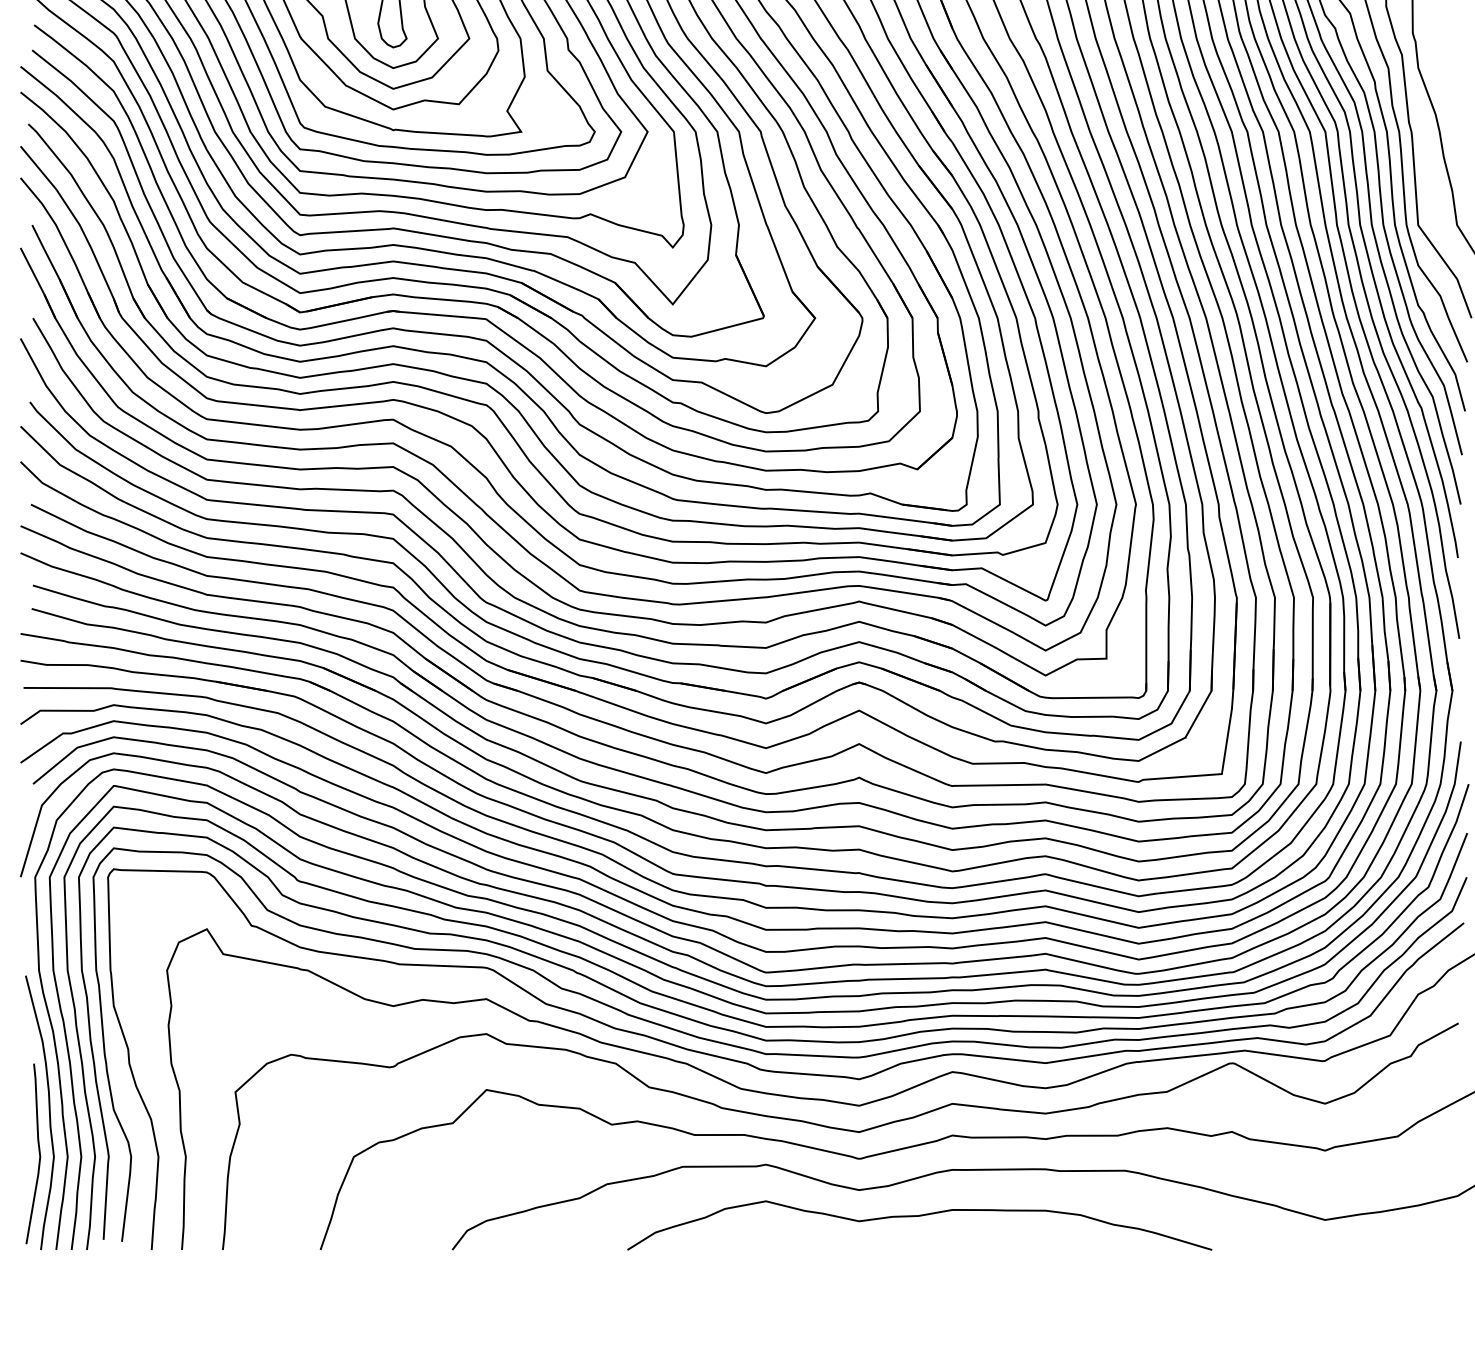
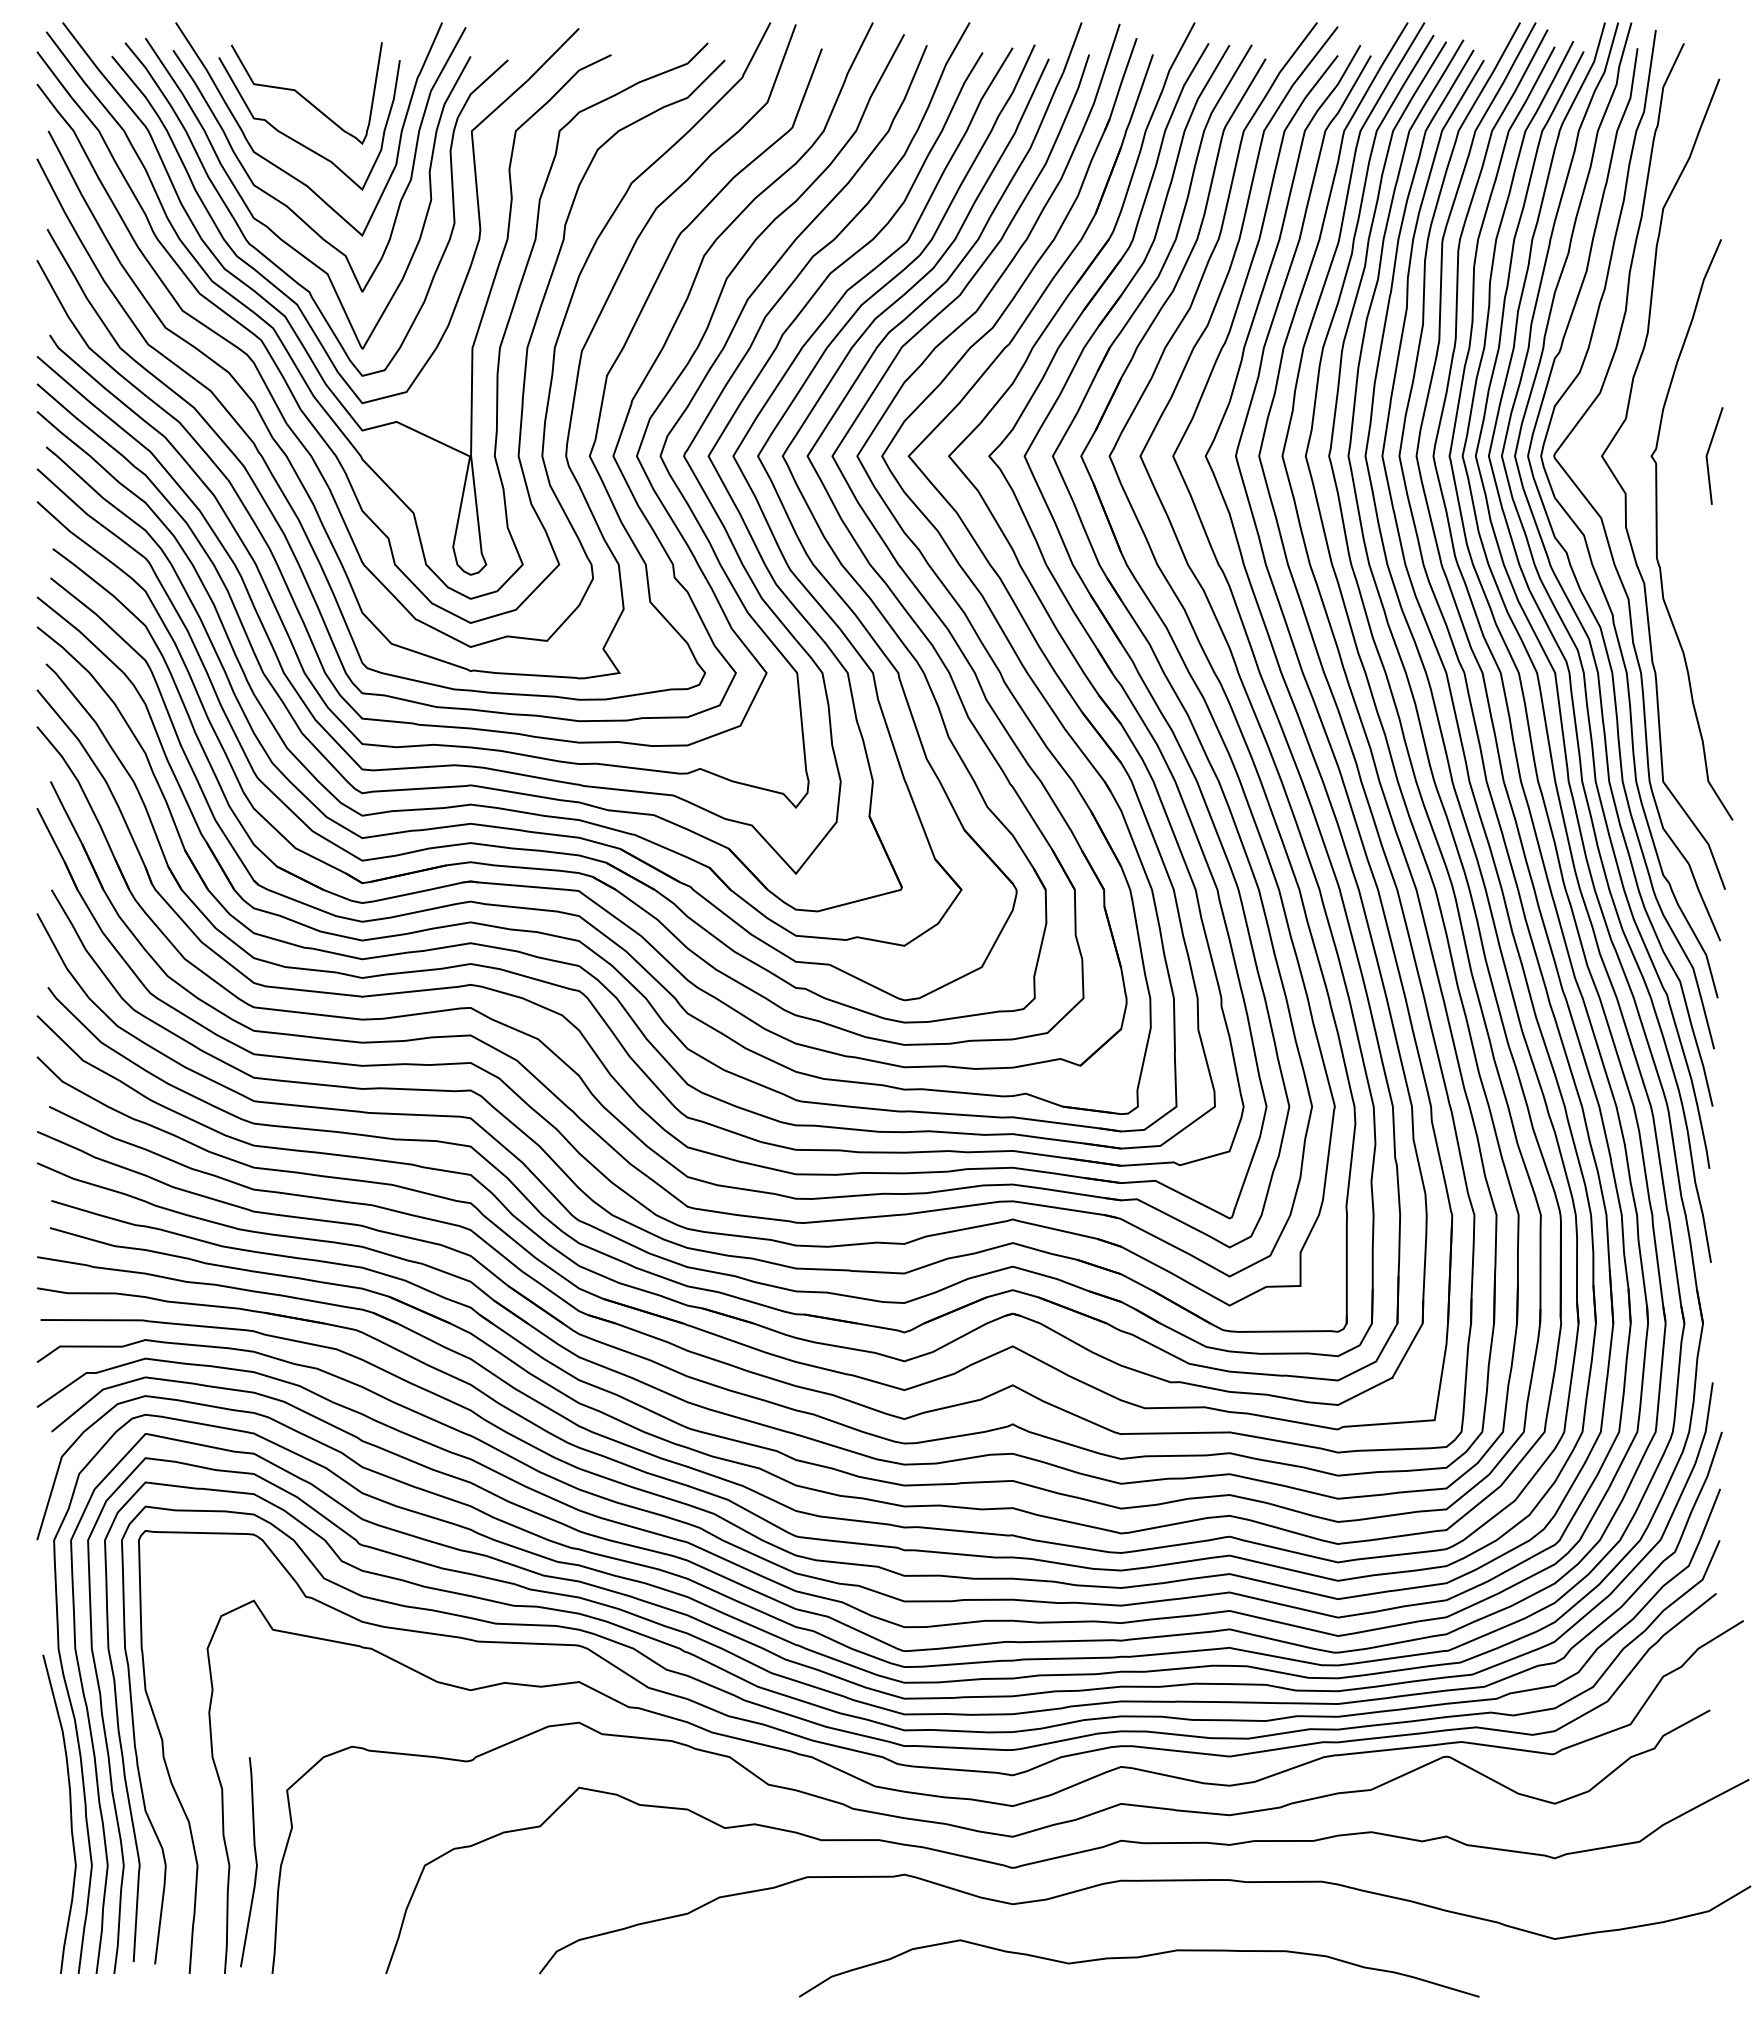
curve: (38, 1154) -> (255, 1862), moved
curve: (919, 1216) -> (1138, 1958), moved

